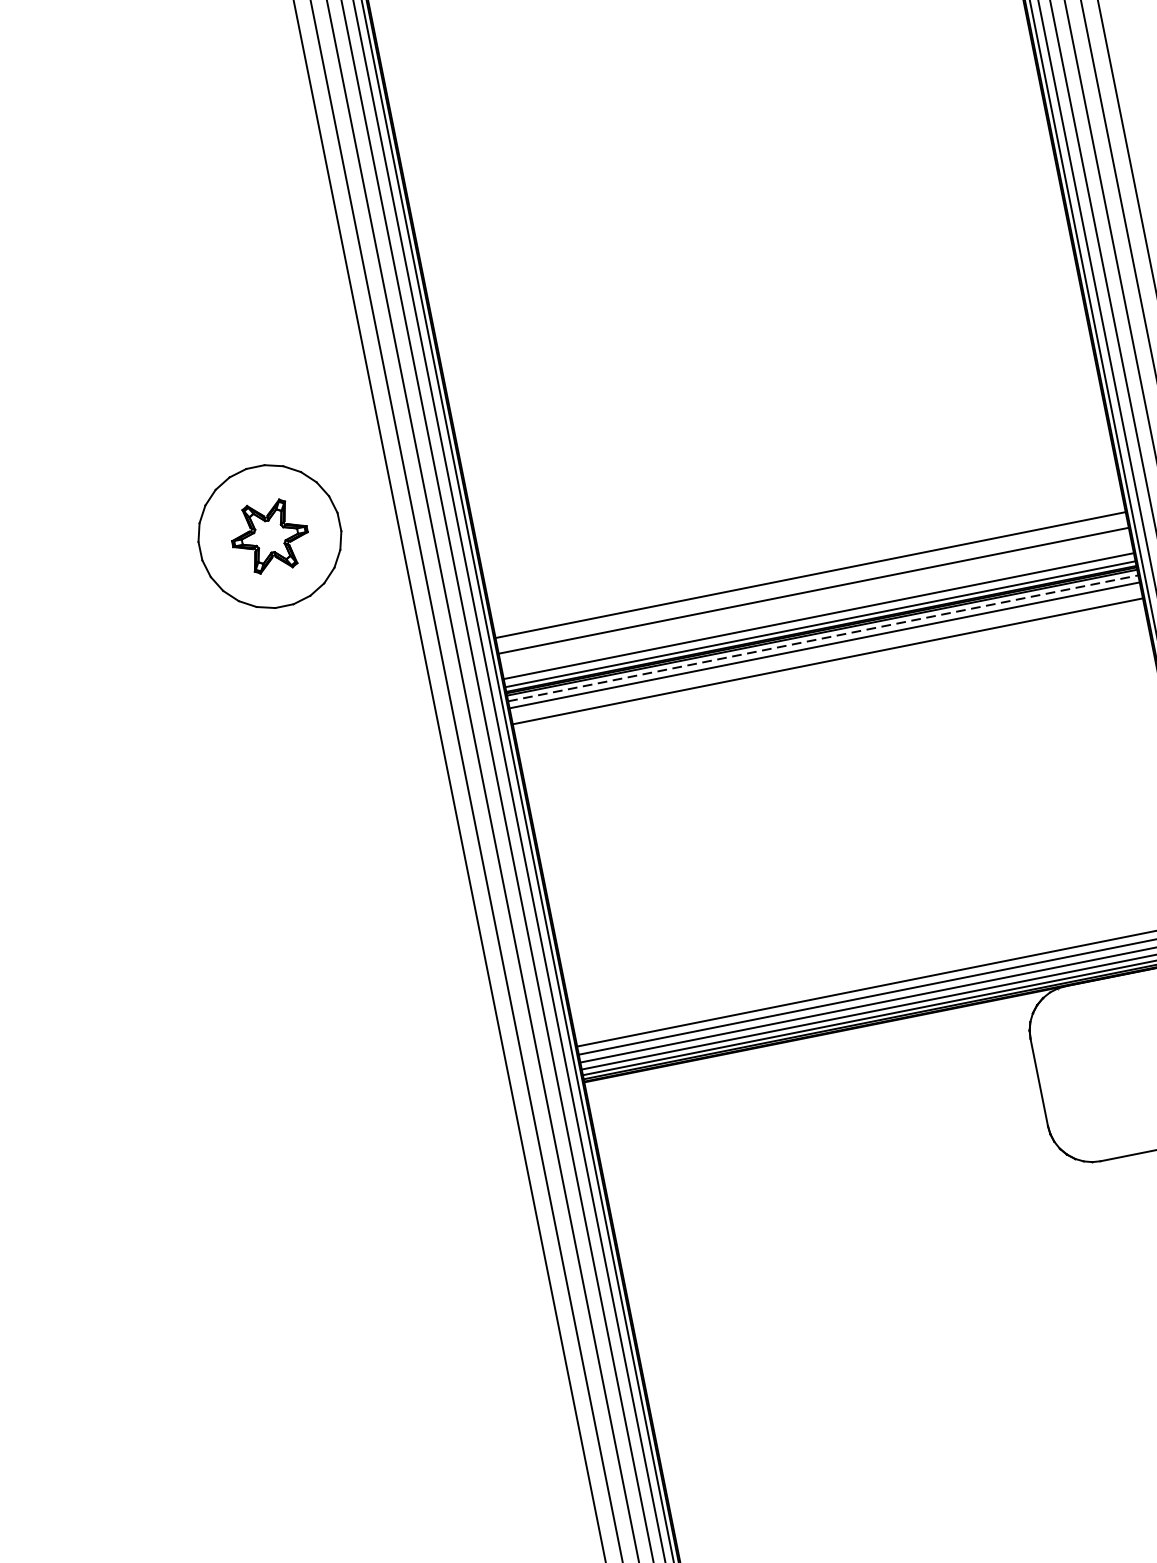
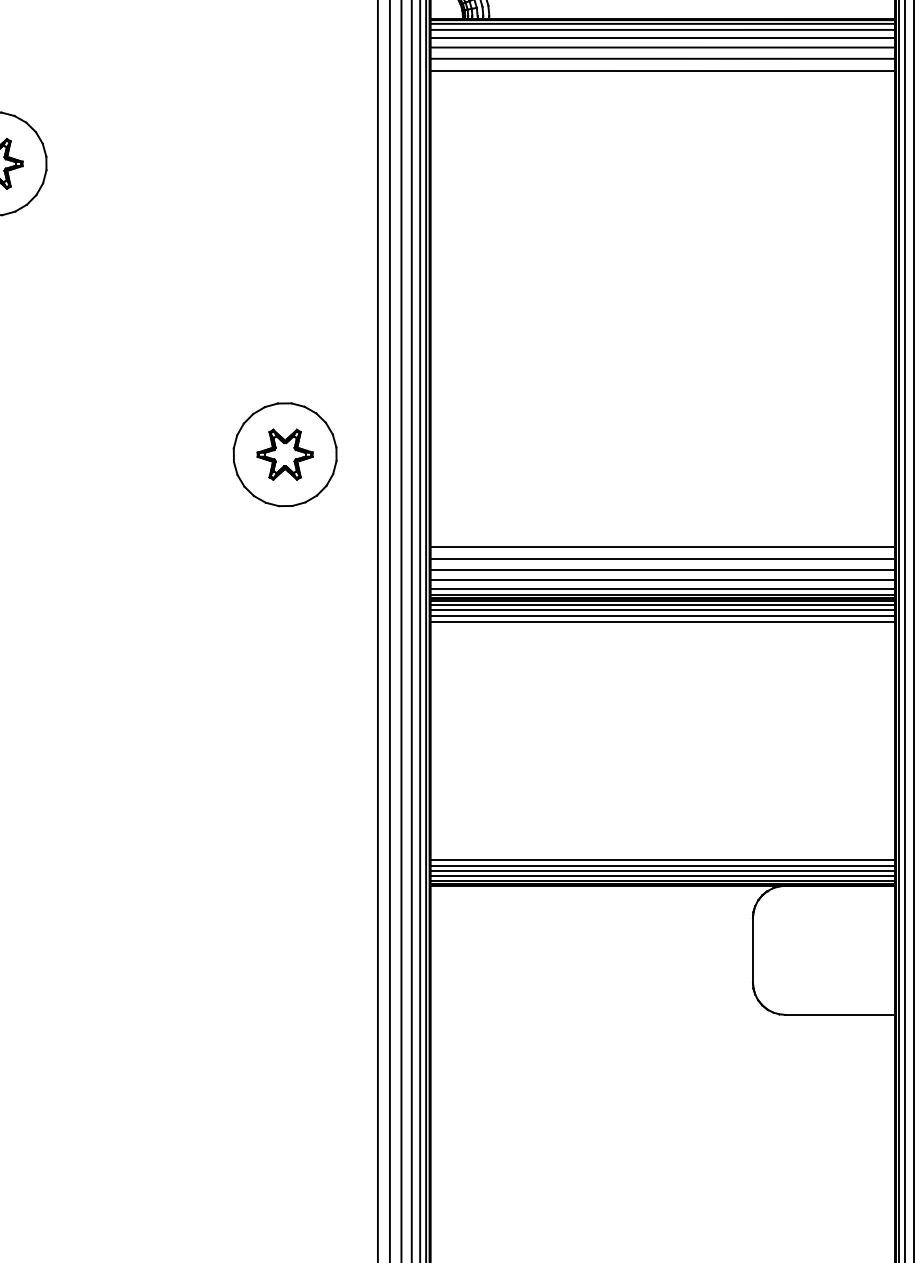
line: (806, 558) -> (662, 546), added
line: (816, 604) -> (662, 580), added
line: (824, 638) -> (663, 605), dashed -> solid
line: (825, 653) -> (662, 616), added

